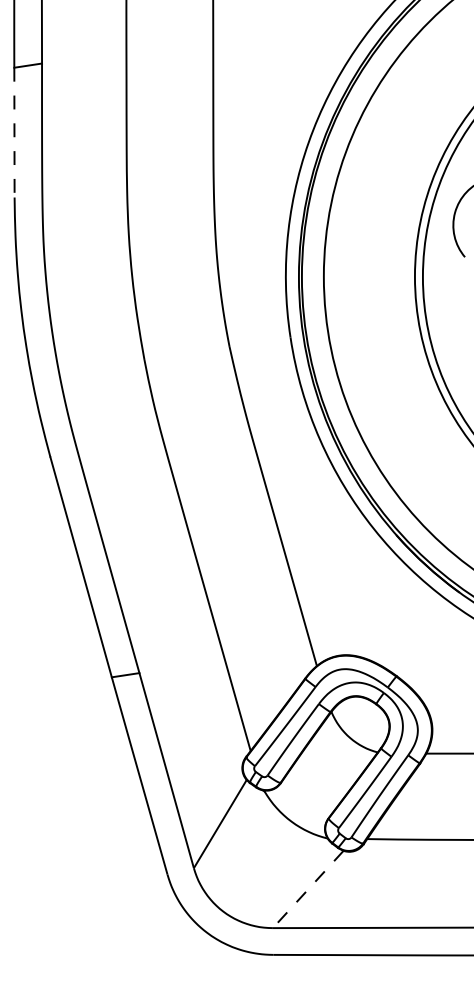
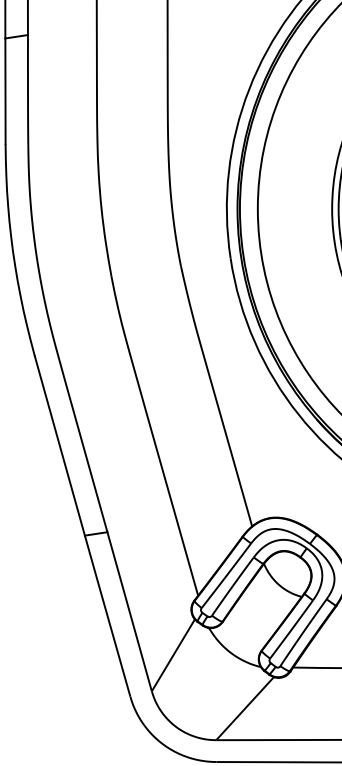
line: (14, 132) -> (5, 91), dashed -> solid
line: (308, 889) -> (245, 708), dashed -> solid

